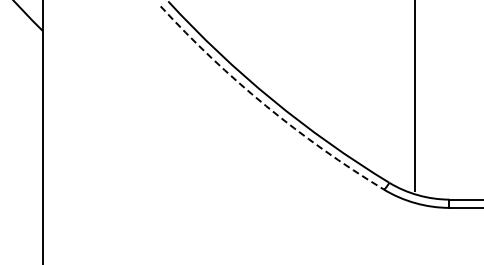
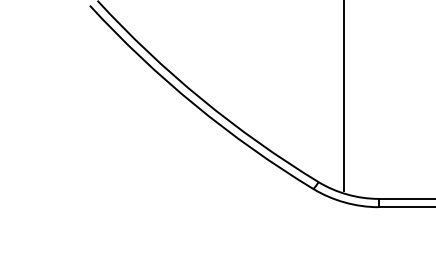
arc: (265, 105) -> (194, 104), dashed -> solid

